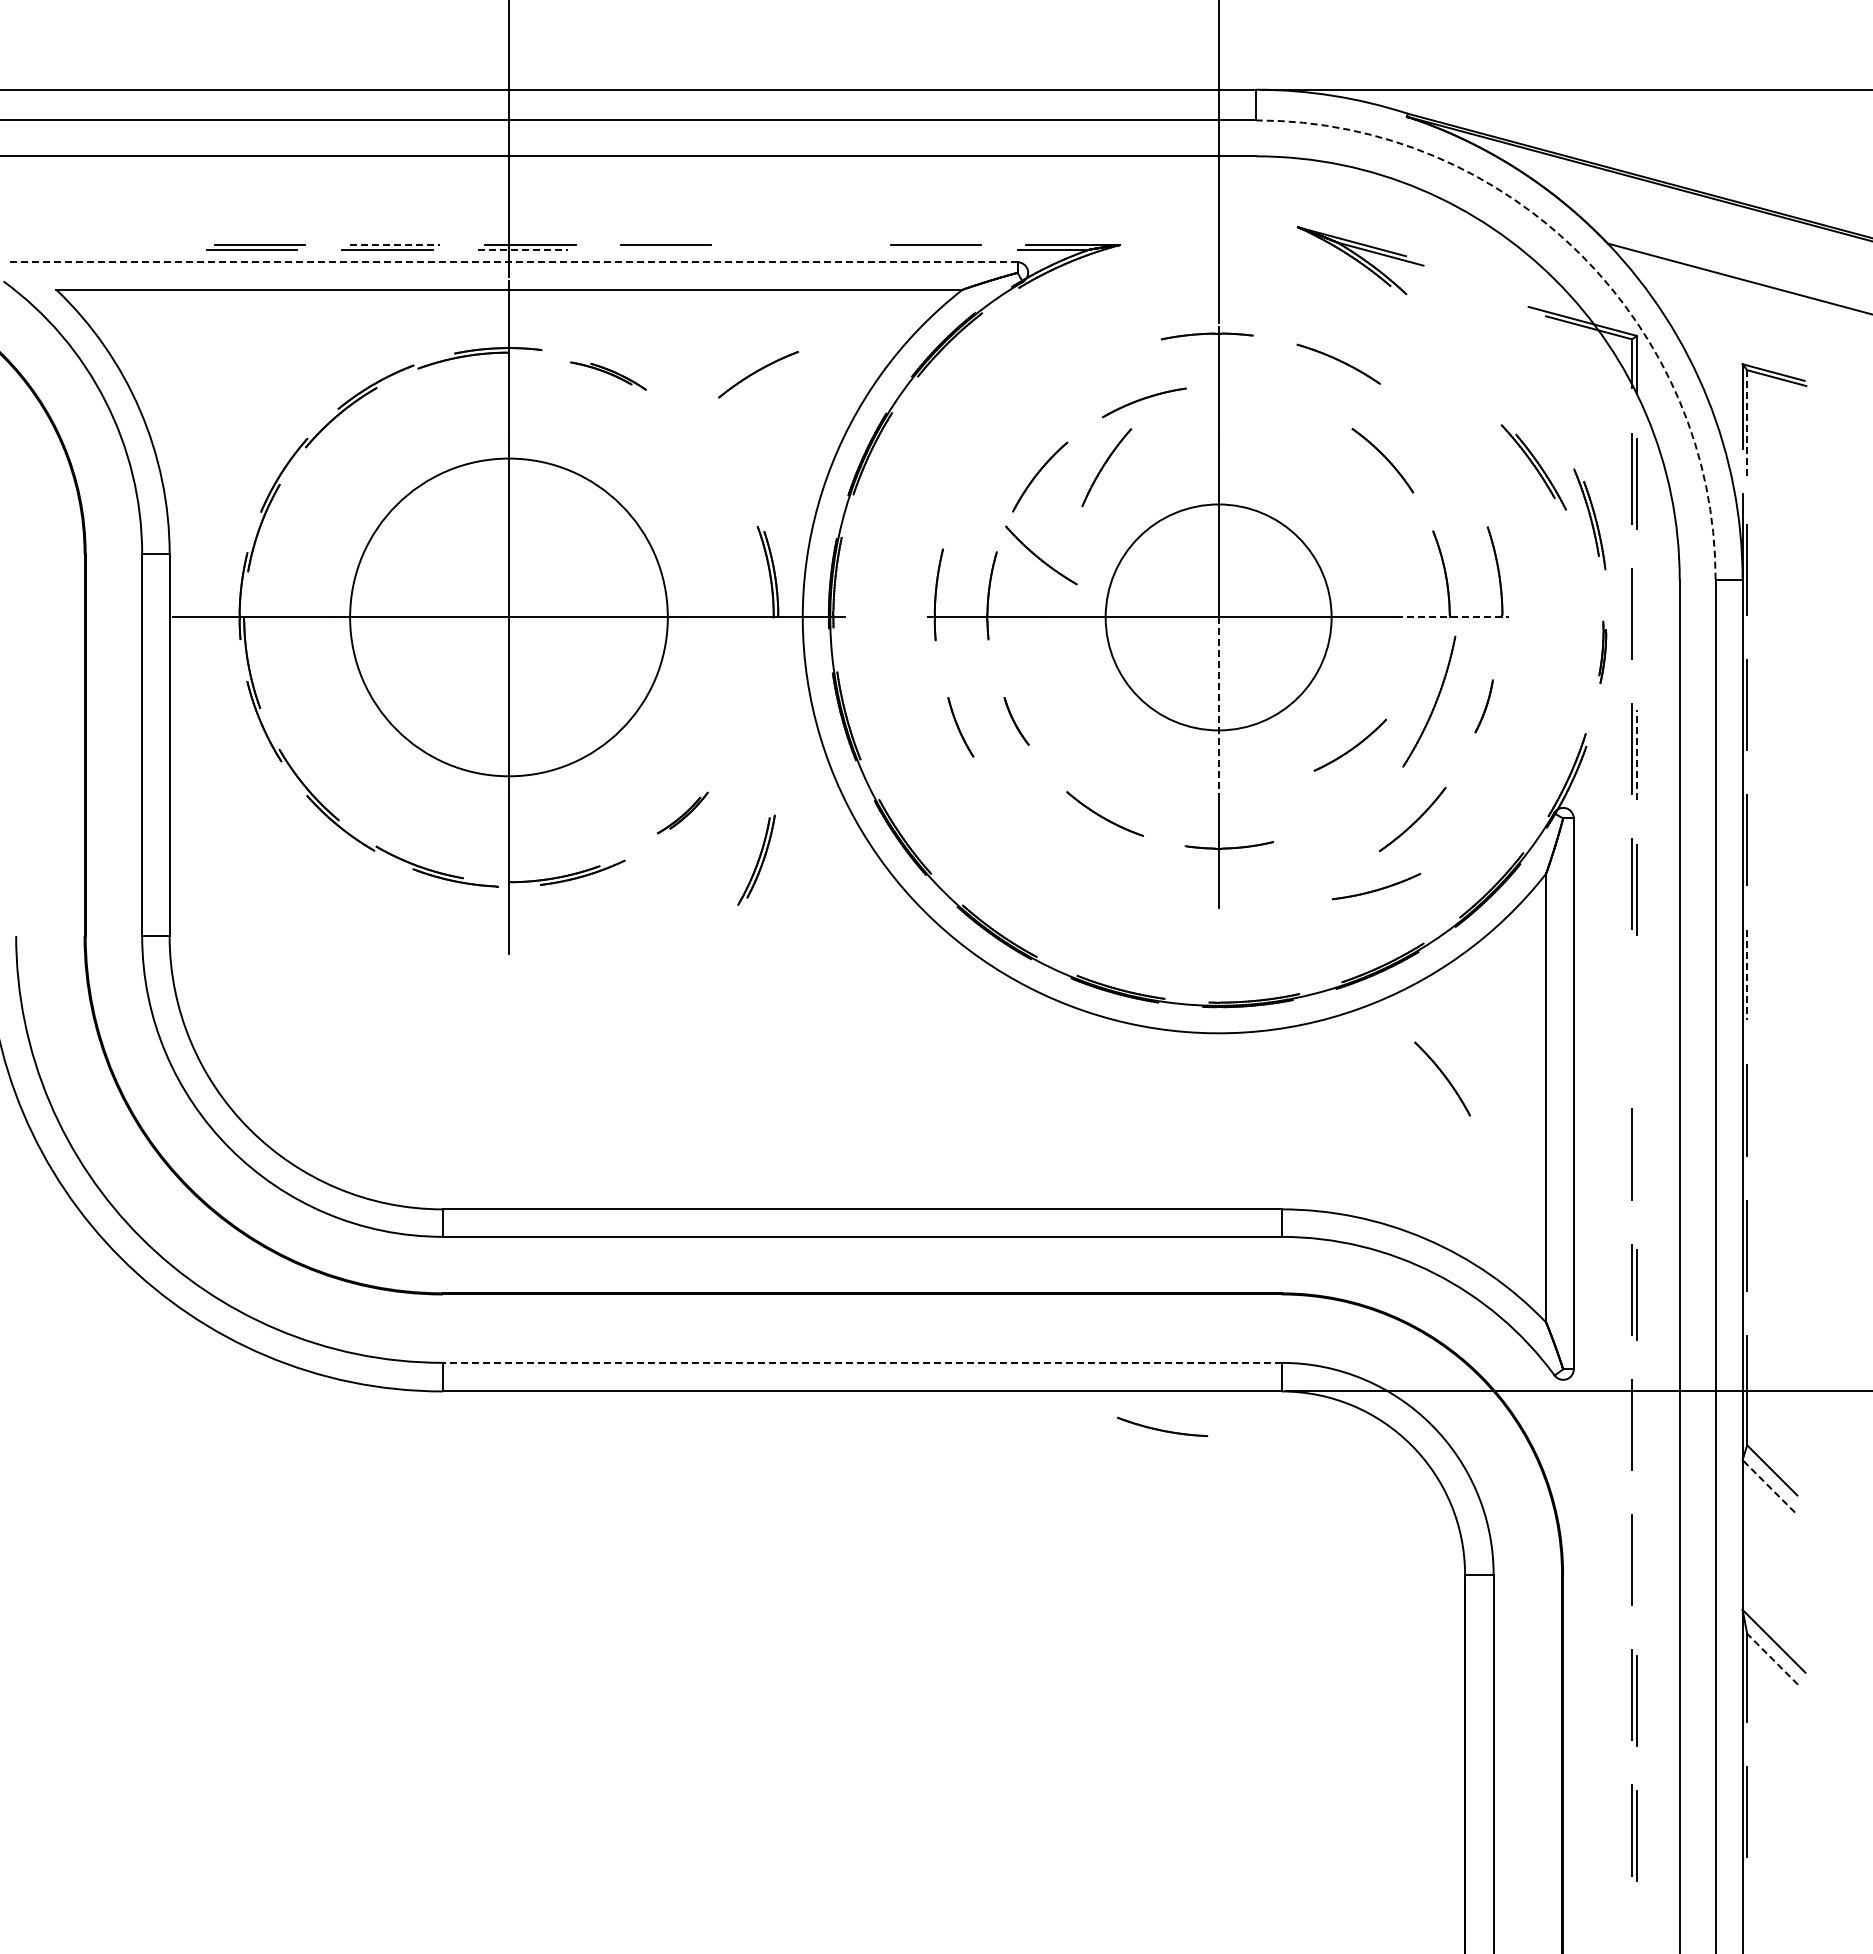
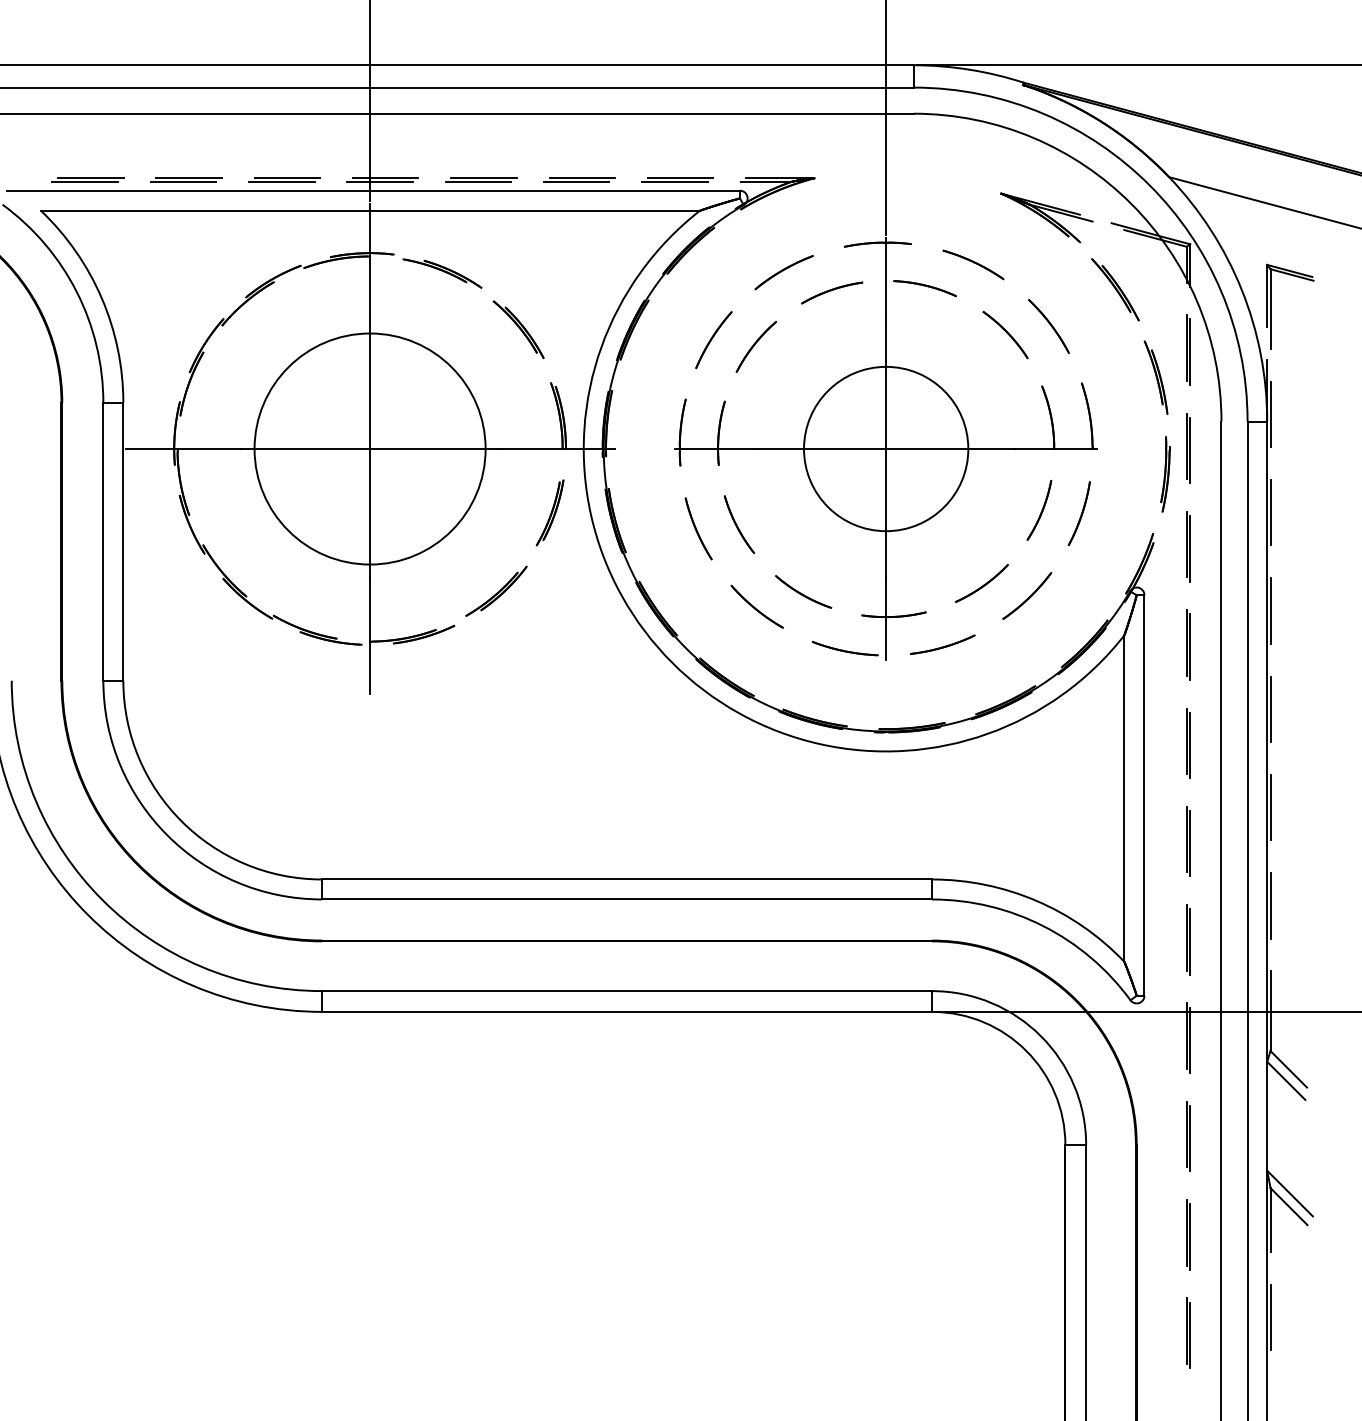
line: (395, 245) -> (287, 178), dashed -> solid
part: (120, 247) -> (87, 180), added
part: (796, 247) -> (579, 180), added
line: (523, 249) -> (380, 181), dashed -> solid
line: (657, 249) -> (478, 181), added
line: (928, 249) -> (675, 181), added
arc: (1581, 254) -> (1150, 185), dashed -> solid
part: (1360, 260) -> (1046, 217), moved
line: (513, 262) -> (373, 190), dashed -> solid
part: (758, 374) -> (784, 272), moved
part: (608, 375) -> (442, 273), size x1.43
part: (1271, 396) -> (924, 288), added
line: (1747, 424) -> (1270, 308), dashed -> solid
part: (713, 453) -> (518, 329), added
part: (1106, 467) -> (713, 339), moved
part: (1533, 467) -> (1115, 289), moved
part: (1041, 555) -> (757, 606), moved
line: (1453, 617) -> (1056, 449), dashed -> solid
line: (1636, 619) -> (1190, 450), added
part: (1602, 652) -> (1165, 474), size x1.67
part: (1429, 701) -> (1039, 510), size x0.62
line: (1218, 706) -> (886, 513), dashed -> solid
part: (1483, 706) -> (1078, 513), size x1.67
part: (1016, 721) -> (739, 524), size x1.67
part: (960, 727) -> (698, 529), size x1.43
part: (1349, 744) -> (981, 582), moved
line: (1636, 754) -> (1190, 548), dashed -> solid
part: (682, 812) -> (496, 590), size x1.67
part: (756, 859) -> (550, 512), moved
part: (1376, 886) -> (942, 644), moved
line: (1747, 975) -> (1270, 709), dashed -> solid
part: (1634, 1021) -> (1188, 742), added
part: (1442, 1078) -> (1048, 326), moved
line: (1636, 1160) -> (1190, 843), added
line: (861, 1362) -> (626, 990), dashed -> solid
part: (1162, 1426) -> (845, 648), moved
line: (1636, 1430) -> (1190, 1040), added
line: (1768, 1486) -> (1286, 1081), dashed -> solid
line: (1636, 1565) -> (1190, 1138), added
line: (1772, 1659) -> (1288, 1206), dashed -> solid

